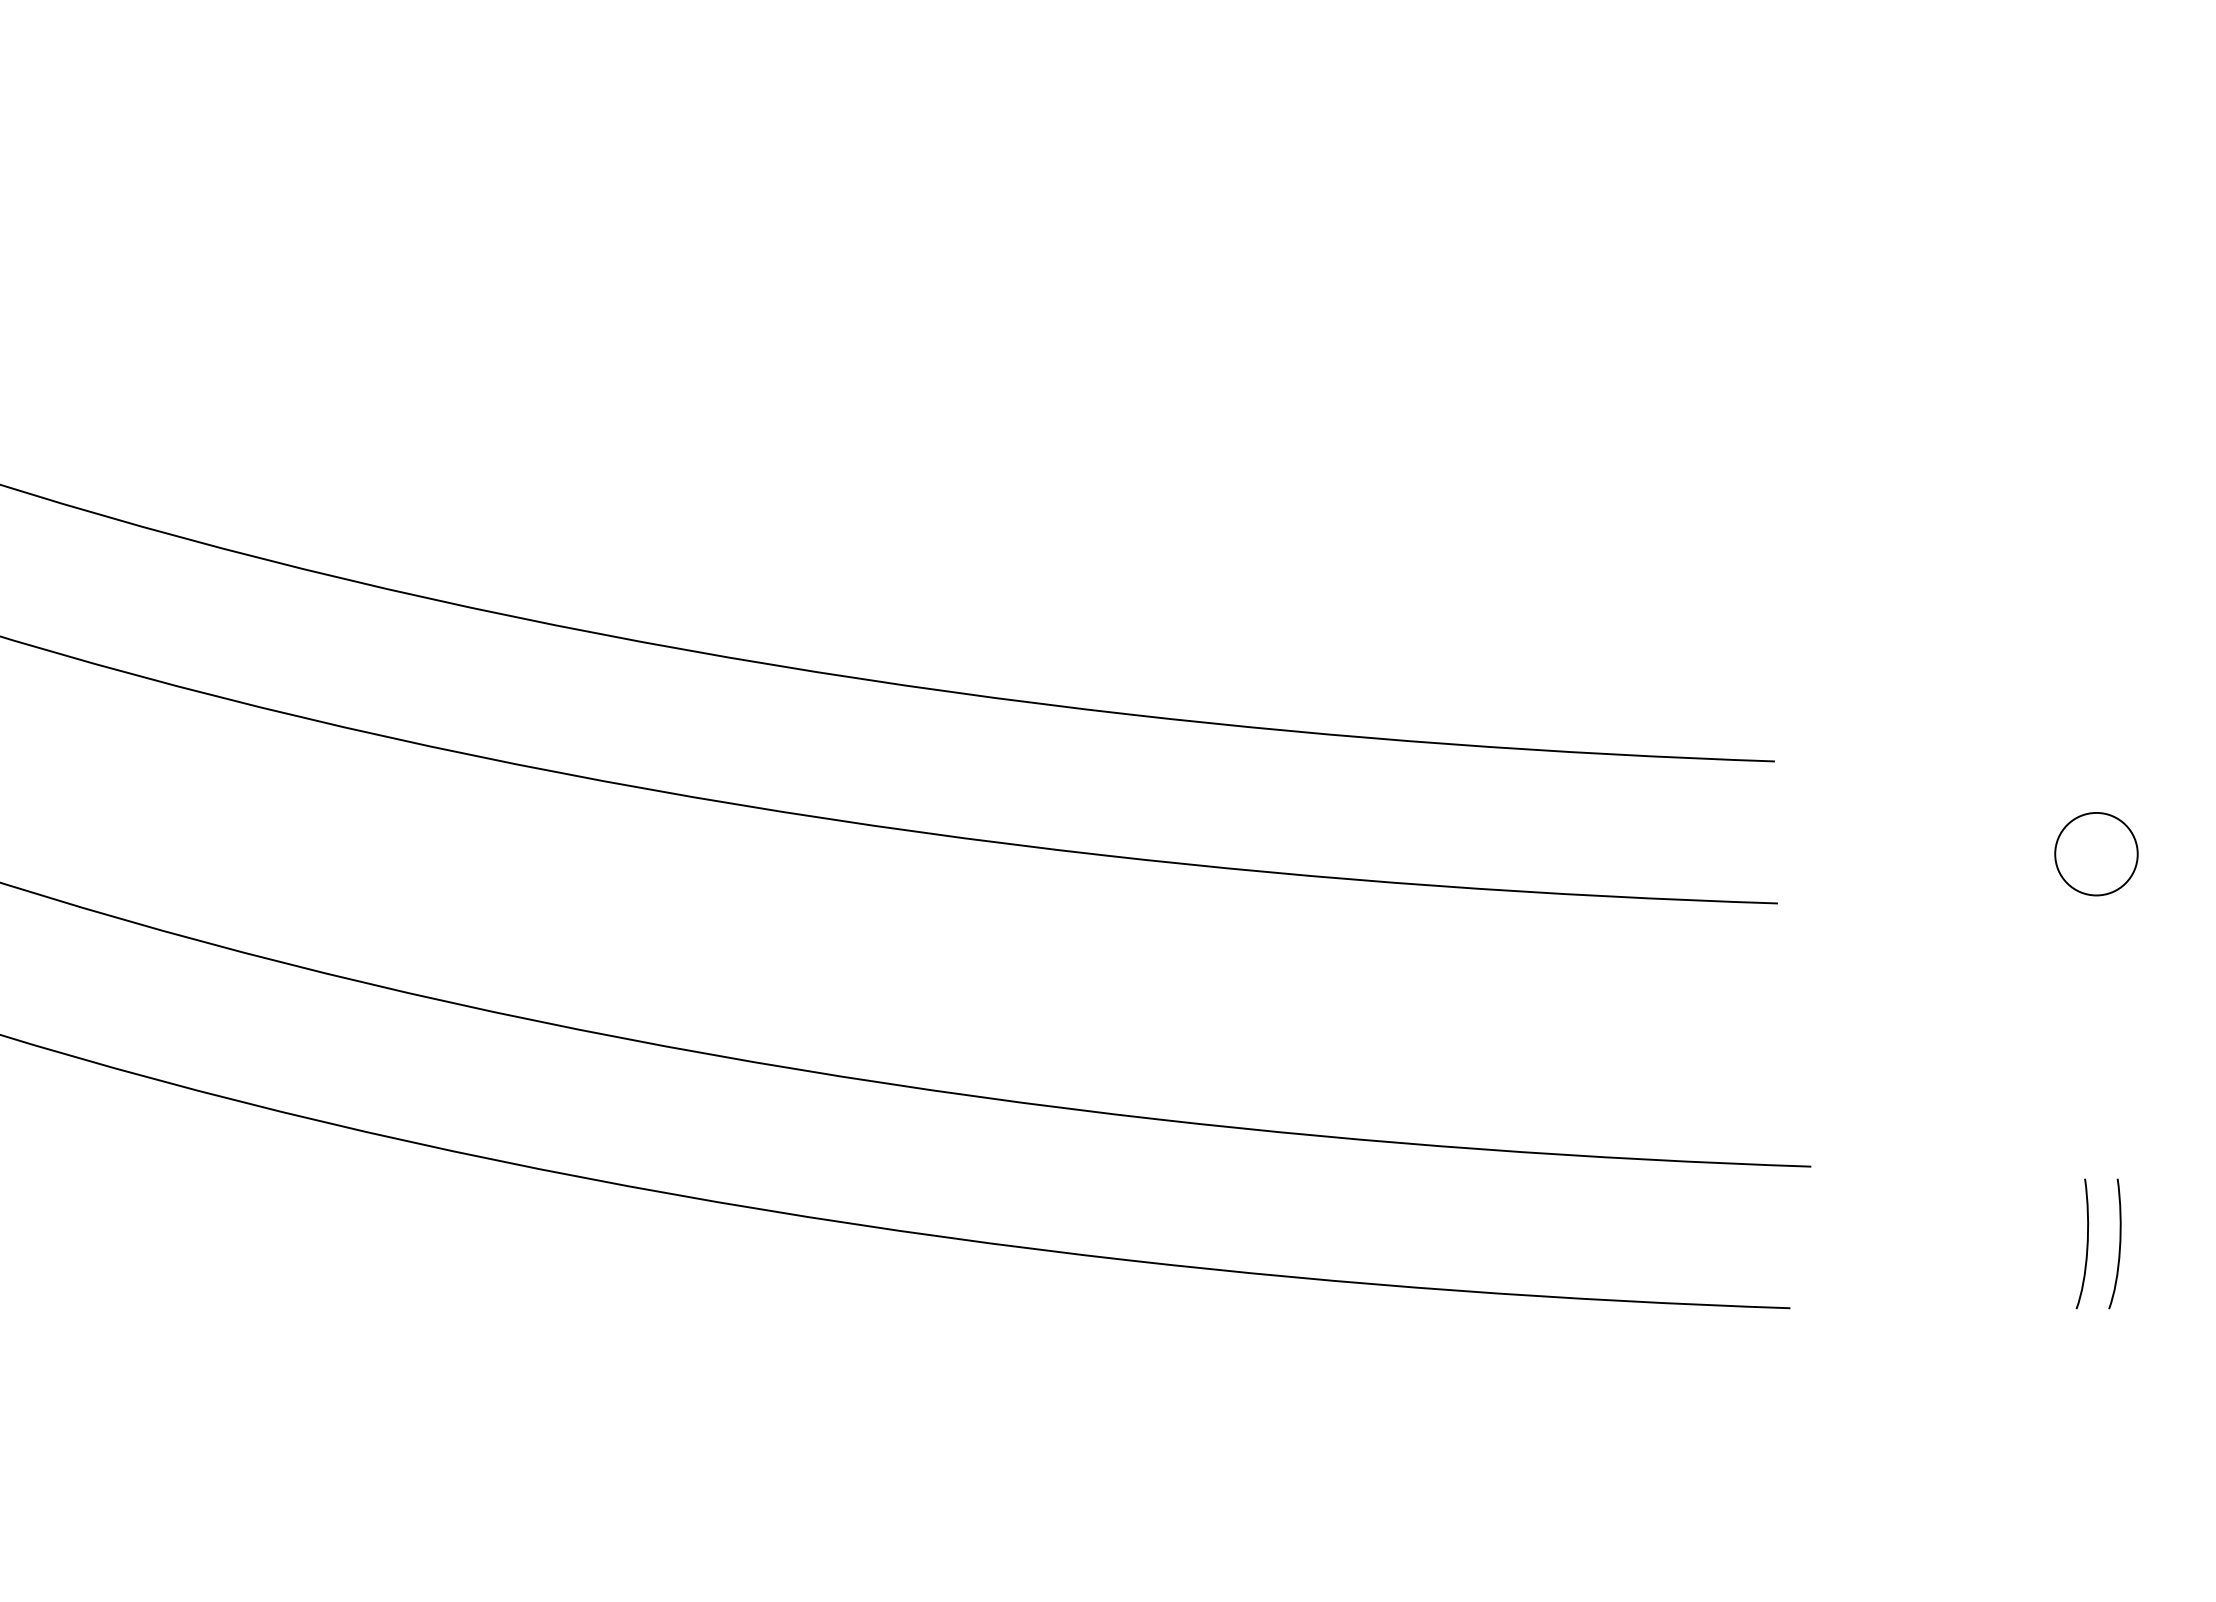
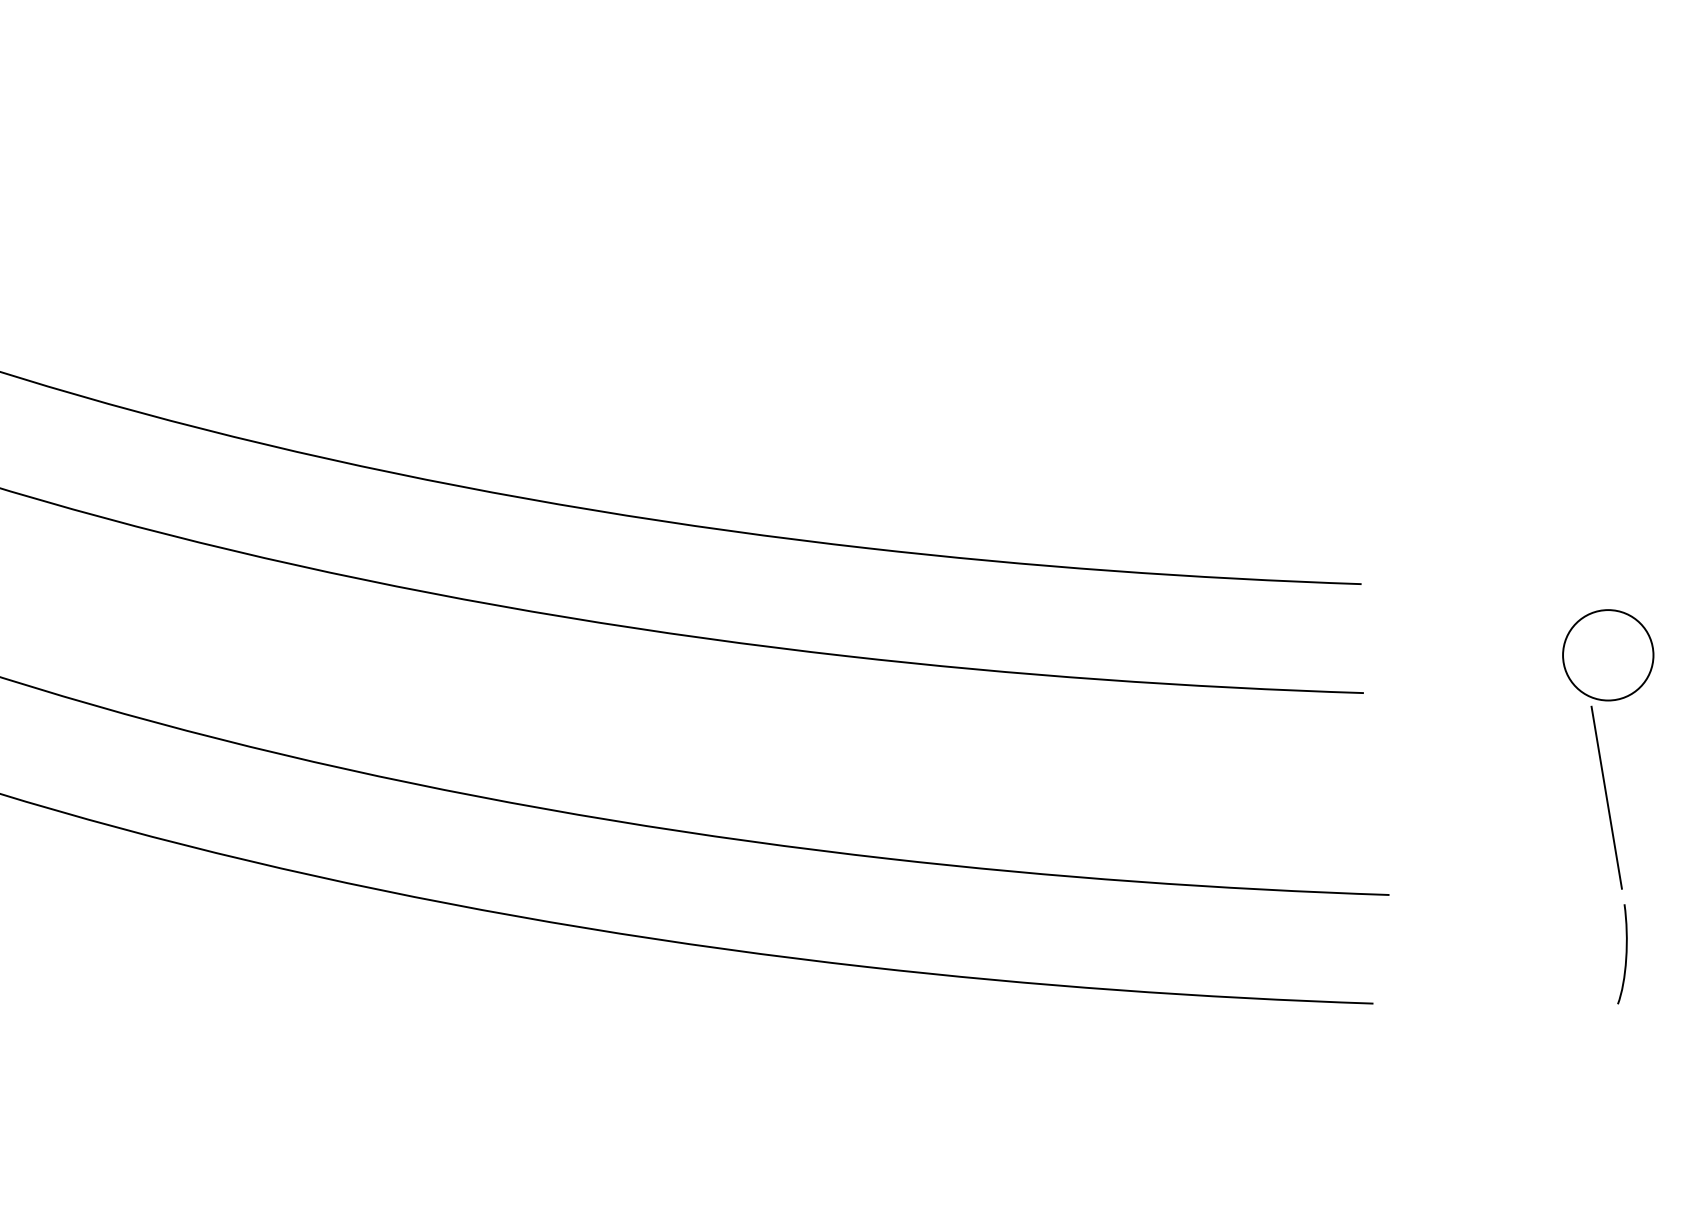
circle: (2096, 854) -> (1608, 655), size x1.43
line: (2094, 1039) -> (1606, 797), added
curve: (2086, 1244) -> (1600, 954), removed

